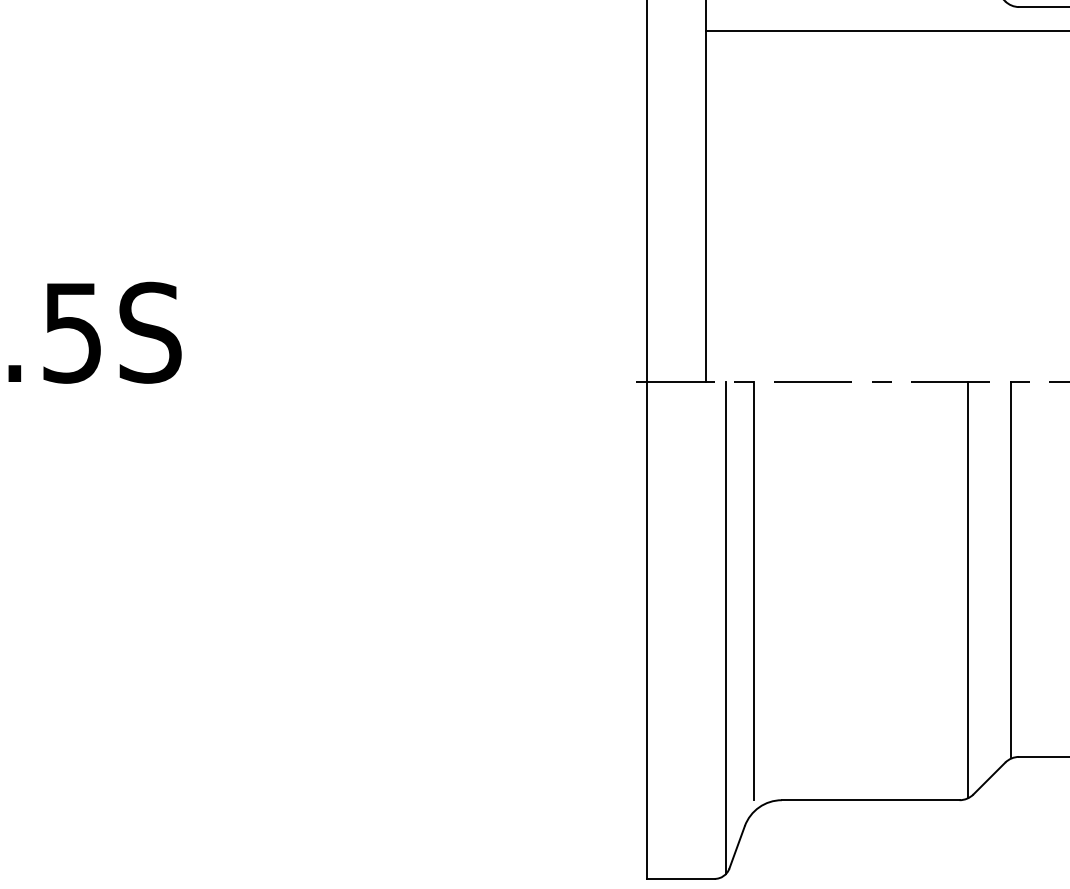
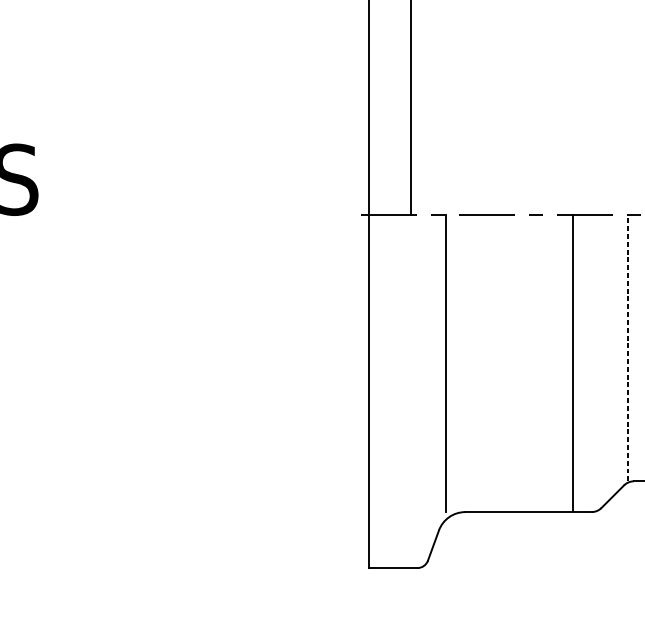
line: (1011, 568) -> (628, 347), solid -> dashed
line: (967, 590) -> (573, 362), moved
line: (725, 628) -> (425, 390), removed

